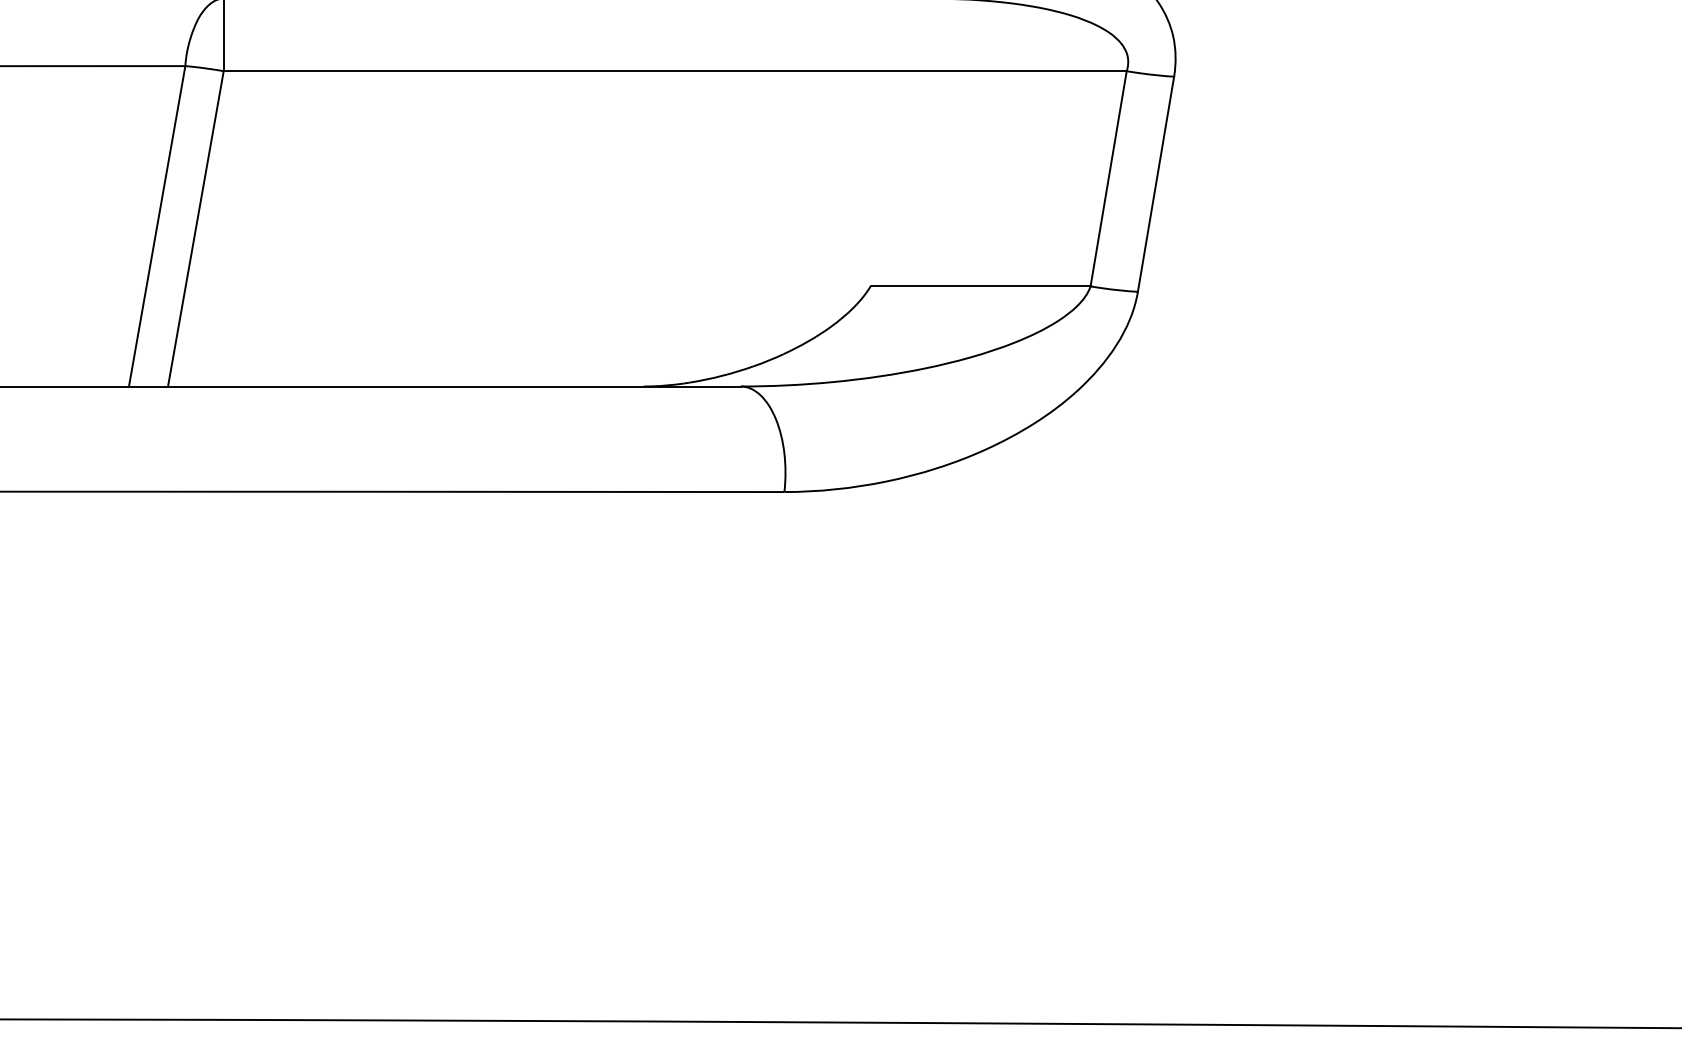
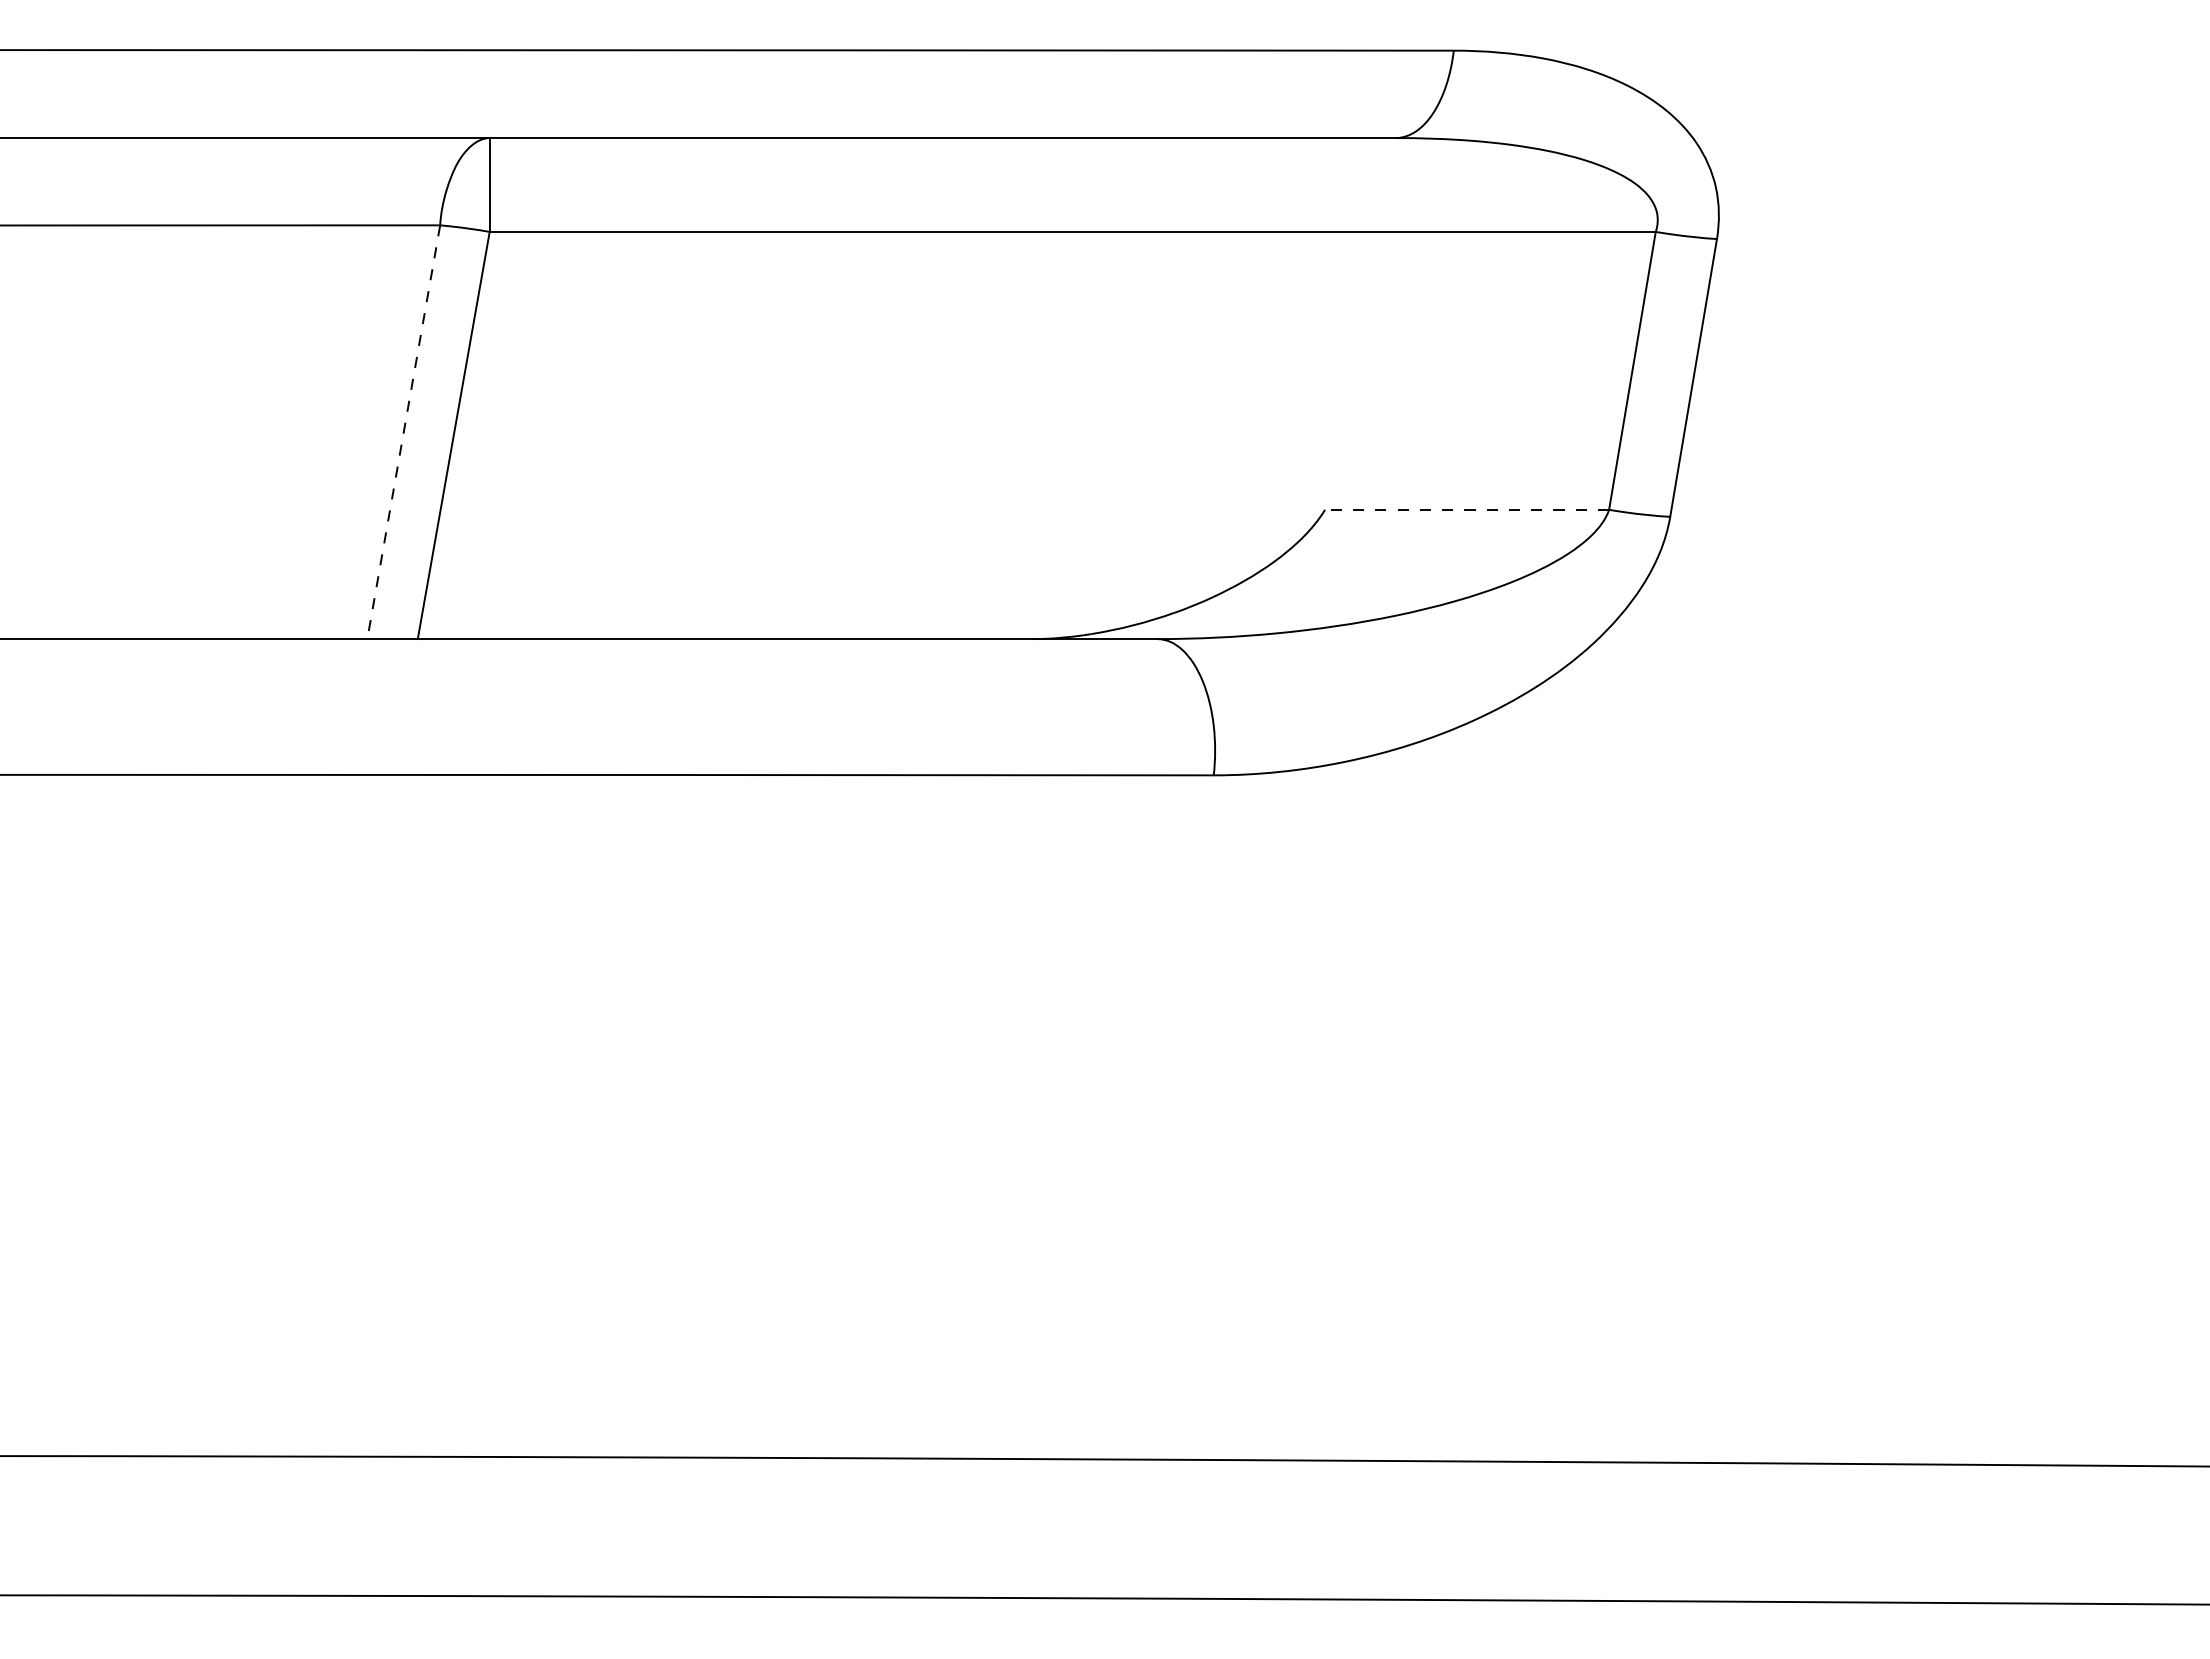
line: (156, 226) -> (403, 432), solid -> dashed
line: (980, 286) -> (1466, 509), solid -> dashed

